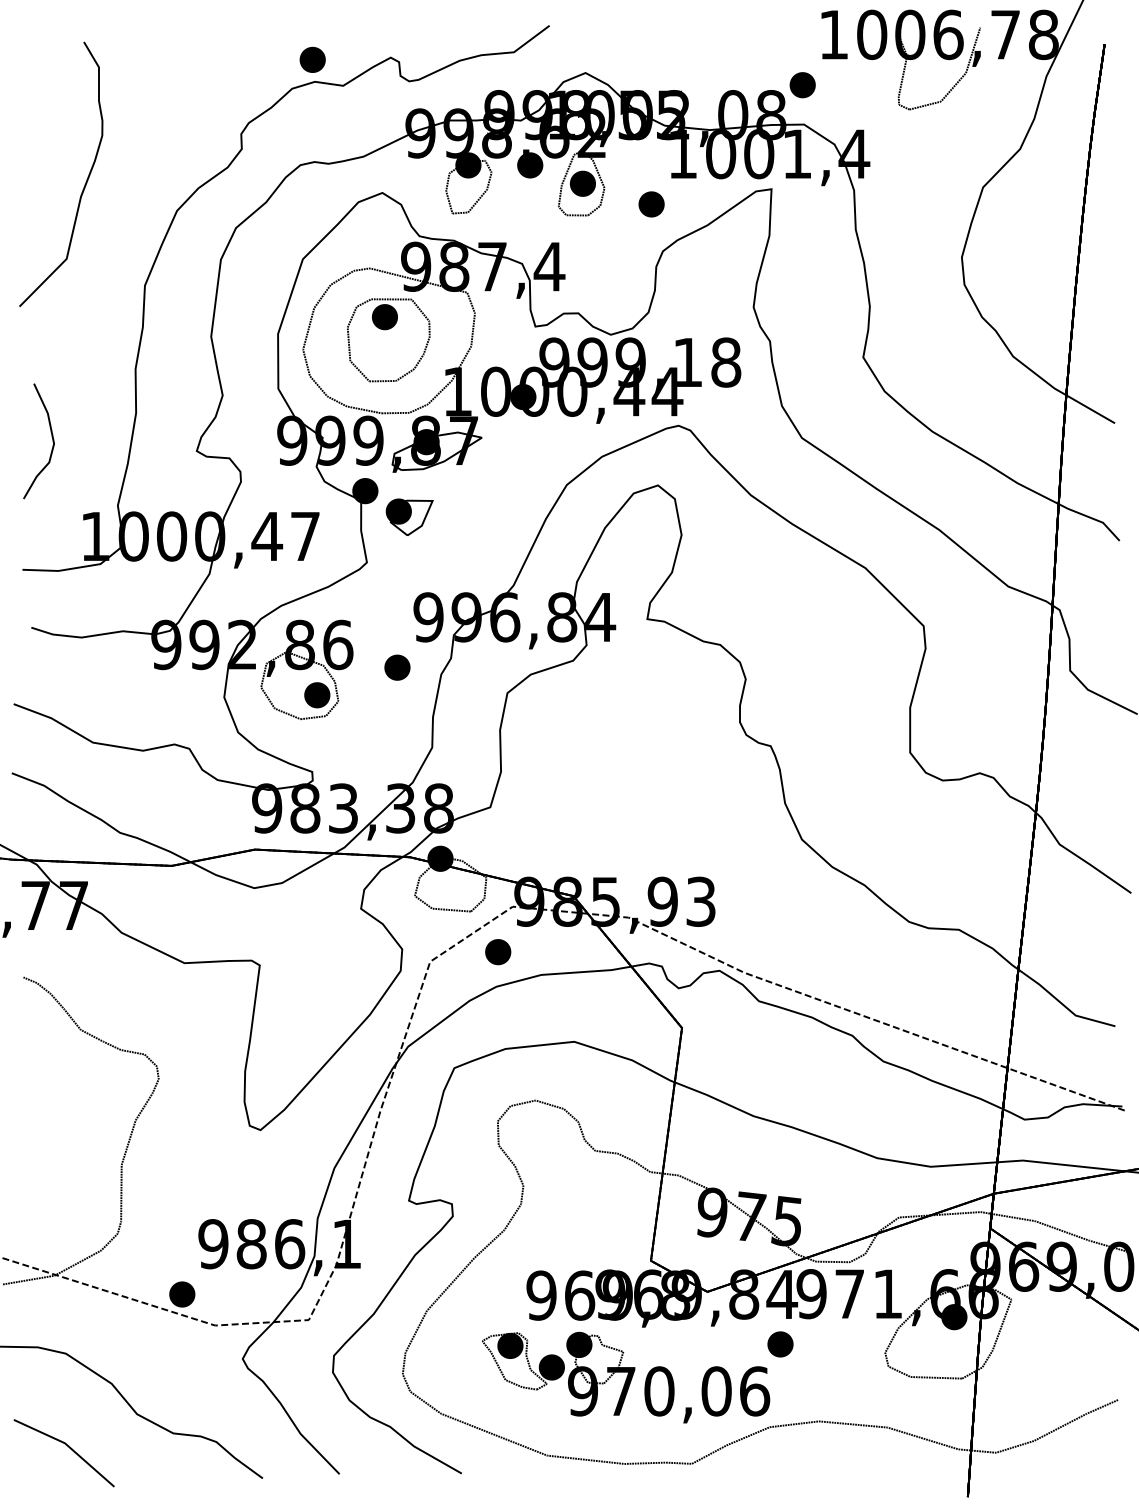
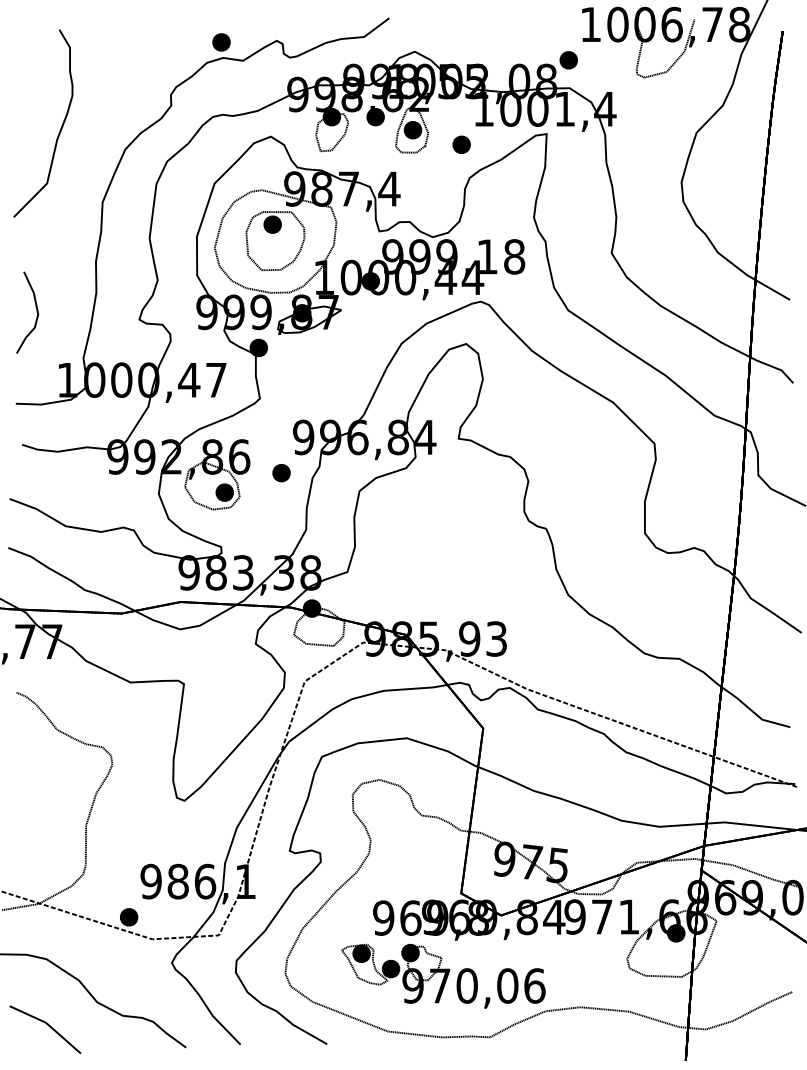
part: (410, 517) -> (290, 366), removed
part: (497, 951) -> (352, 674), removed
part: (779, 1344) -> (552, 952), removed

